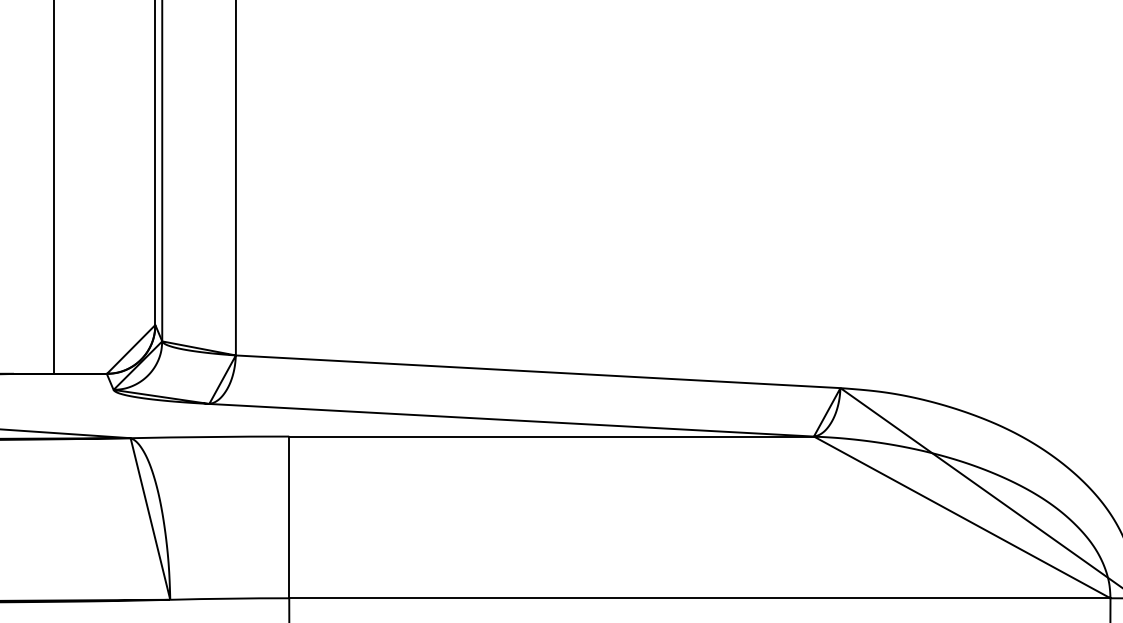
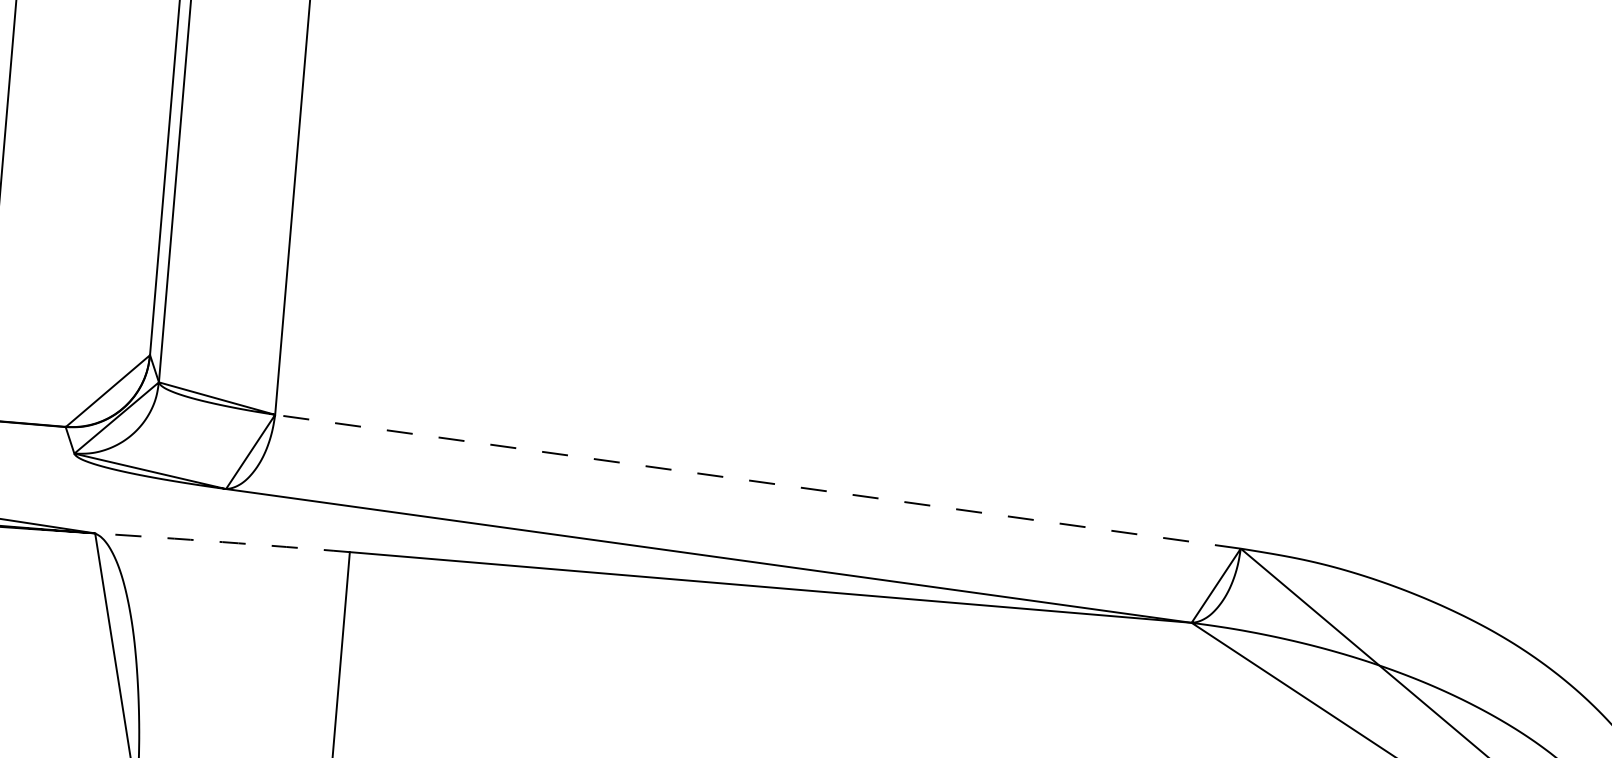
line: (538, 371) -> (758, 481), solid -> dashed
arc: (209, 436) -> (221, 541), solid -> dashed

